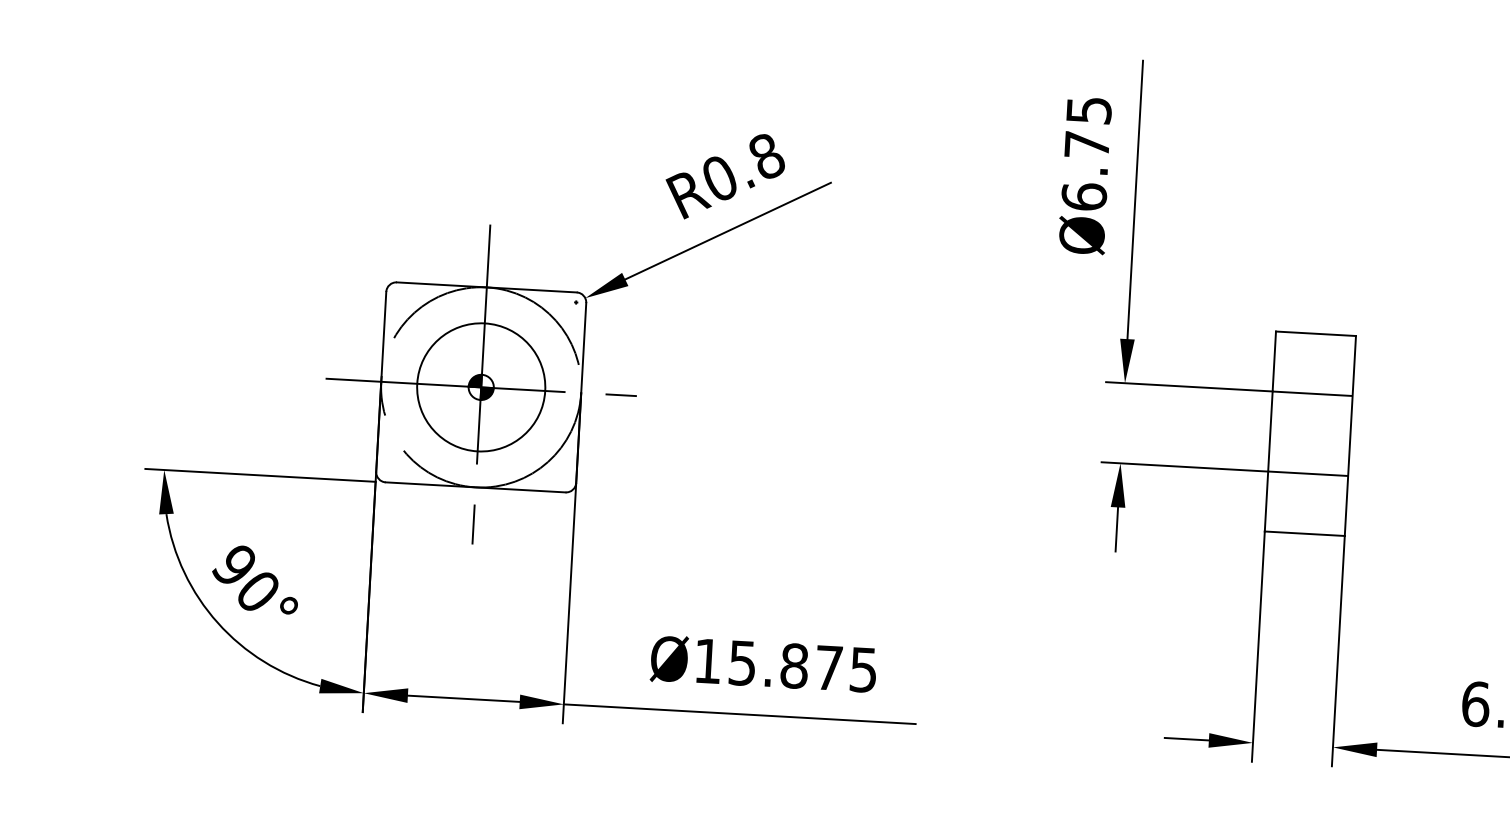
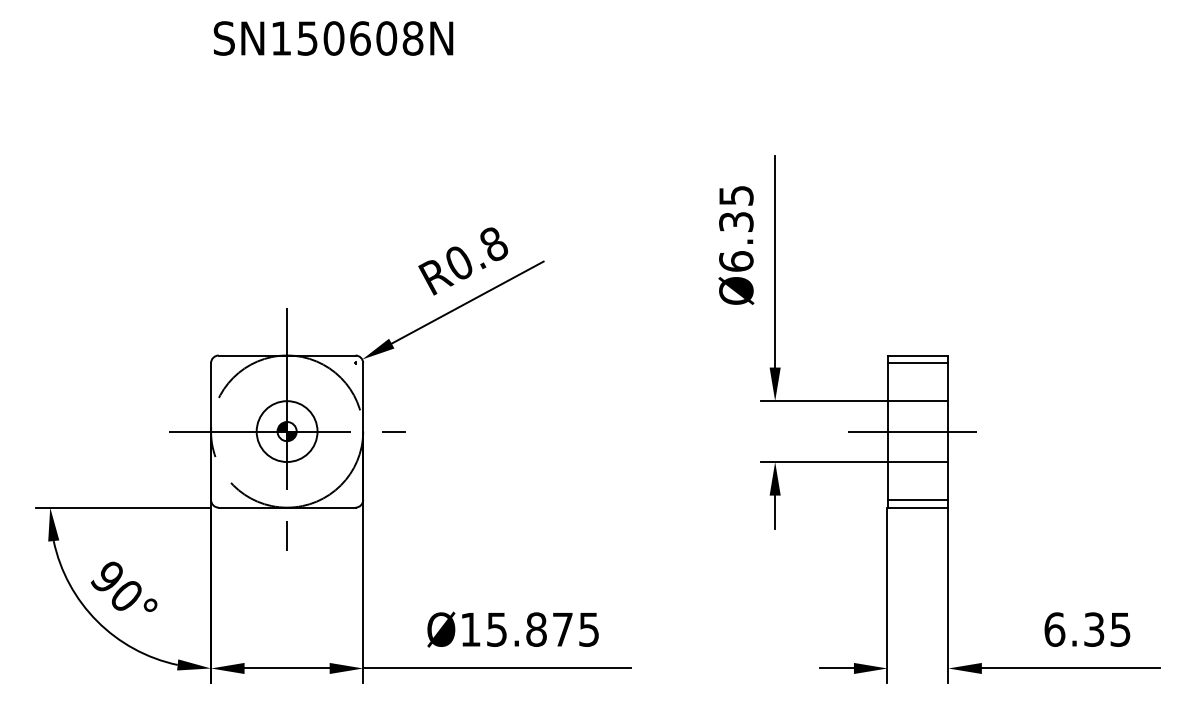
text: (1087, 144) -> (736, 221), Ø6.75 -> Ø6.35
line: (1314, 344) -> (917, 363), added
circle: (480, 387) -> (286, 431), size x0.62
line: (1301, 433) -> (911, 431), added
line: (1304, 522) -> (917, 499), added

